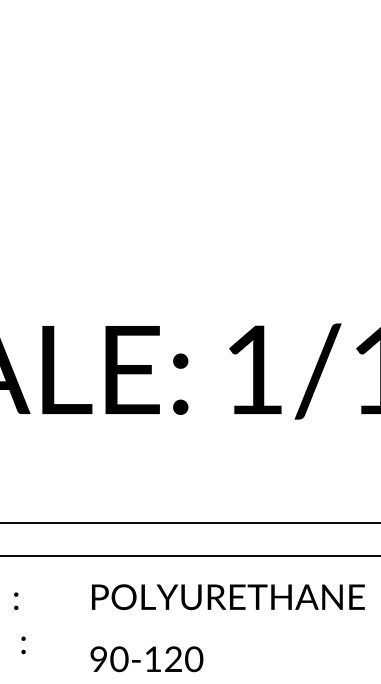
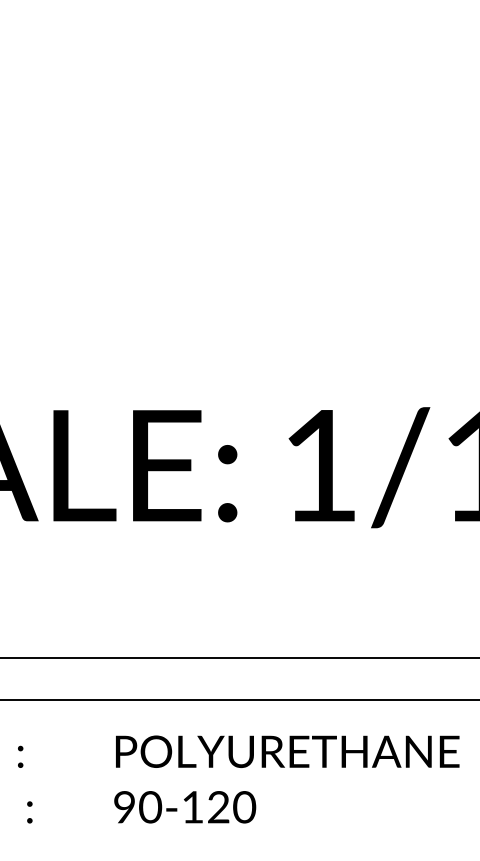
text: (146, 659) -> (184, 807), moved

